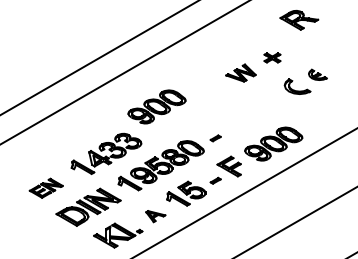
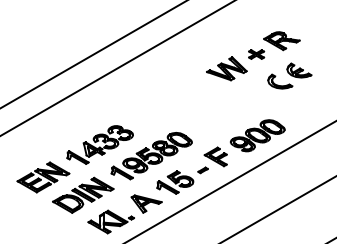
part: (298, 20) -> (281, 41), moved
part: (240, 72) -> (226, 68), size x1.43
part: (318, 74) -> (299, 70), size x1.43
part: (156, 106) -> (147, 100), removed
part: (215, 138) -> (202, 130), removed
part: (46, 188) -> (43, 177), size x1.67
part: (155, 215) -> (146, 203), size x1.67

